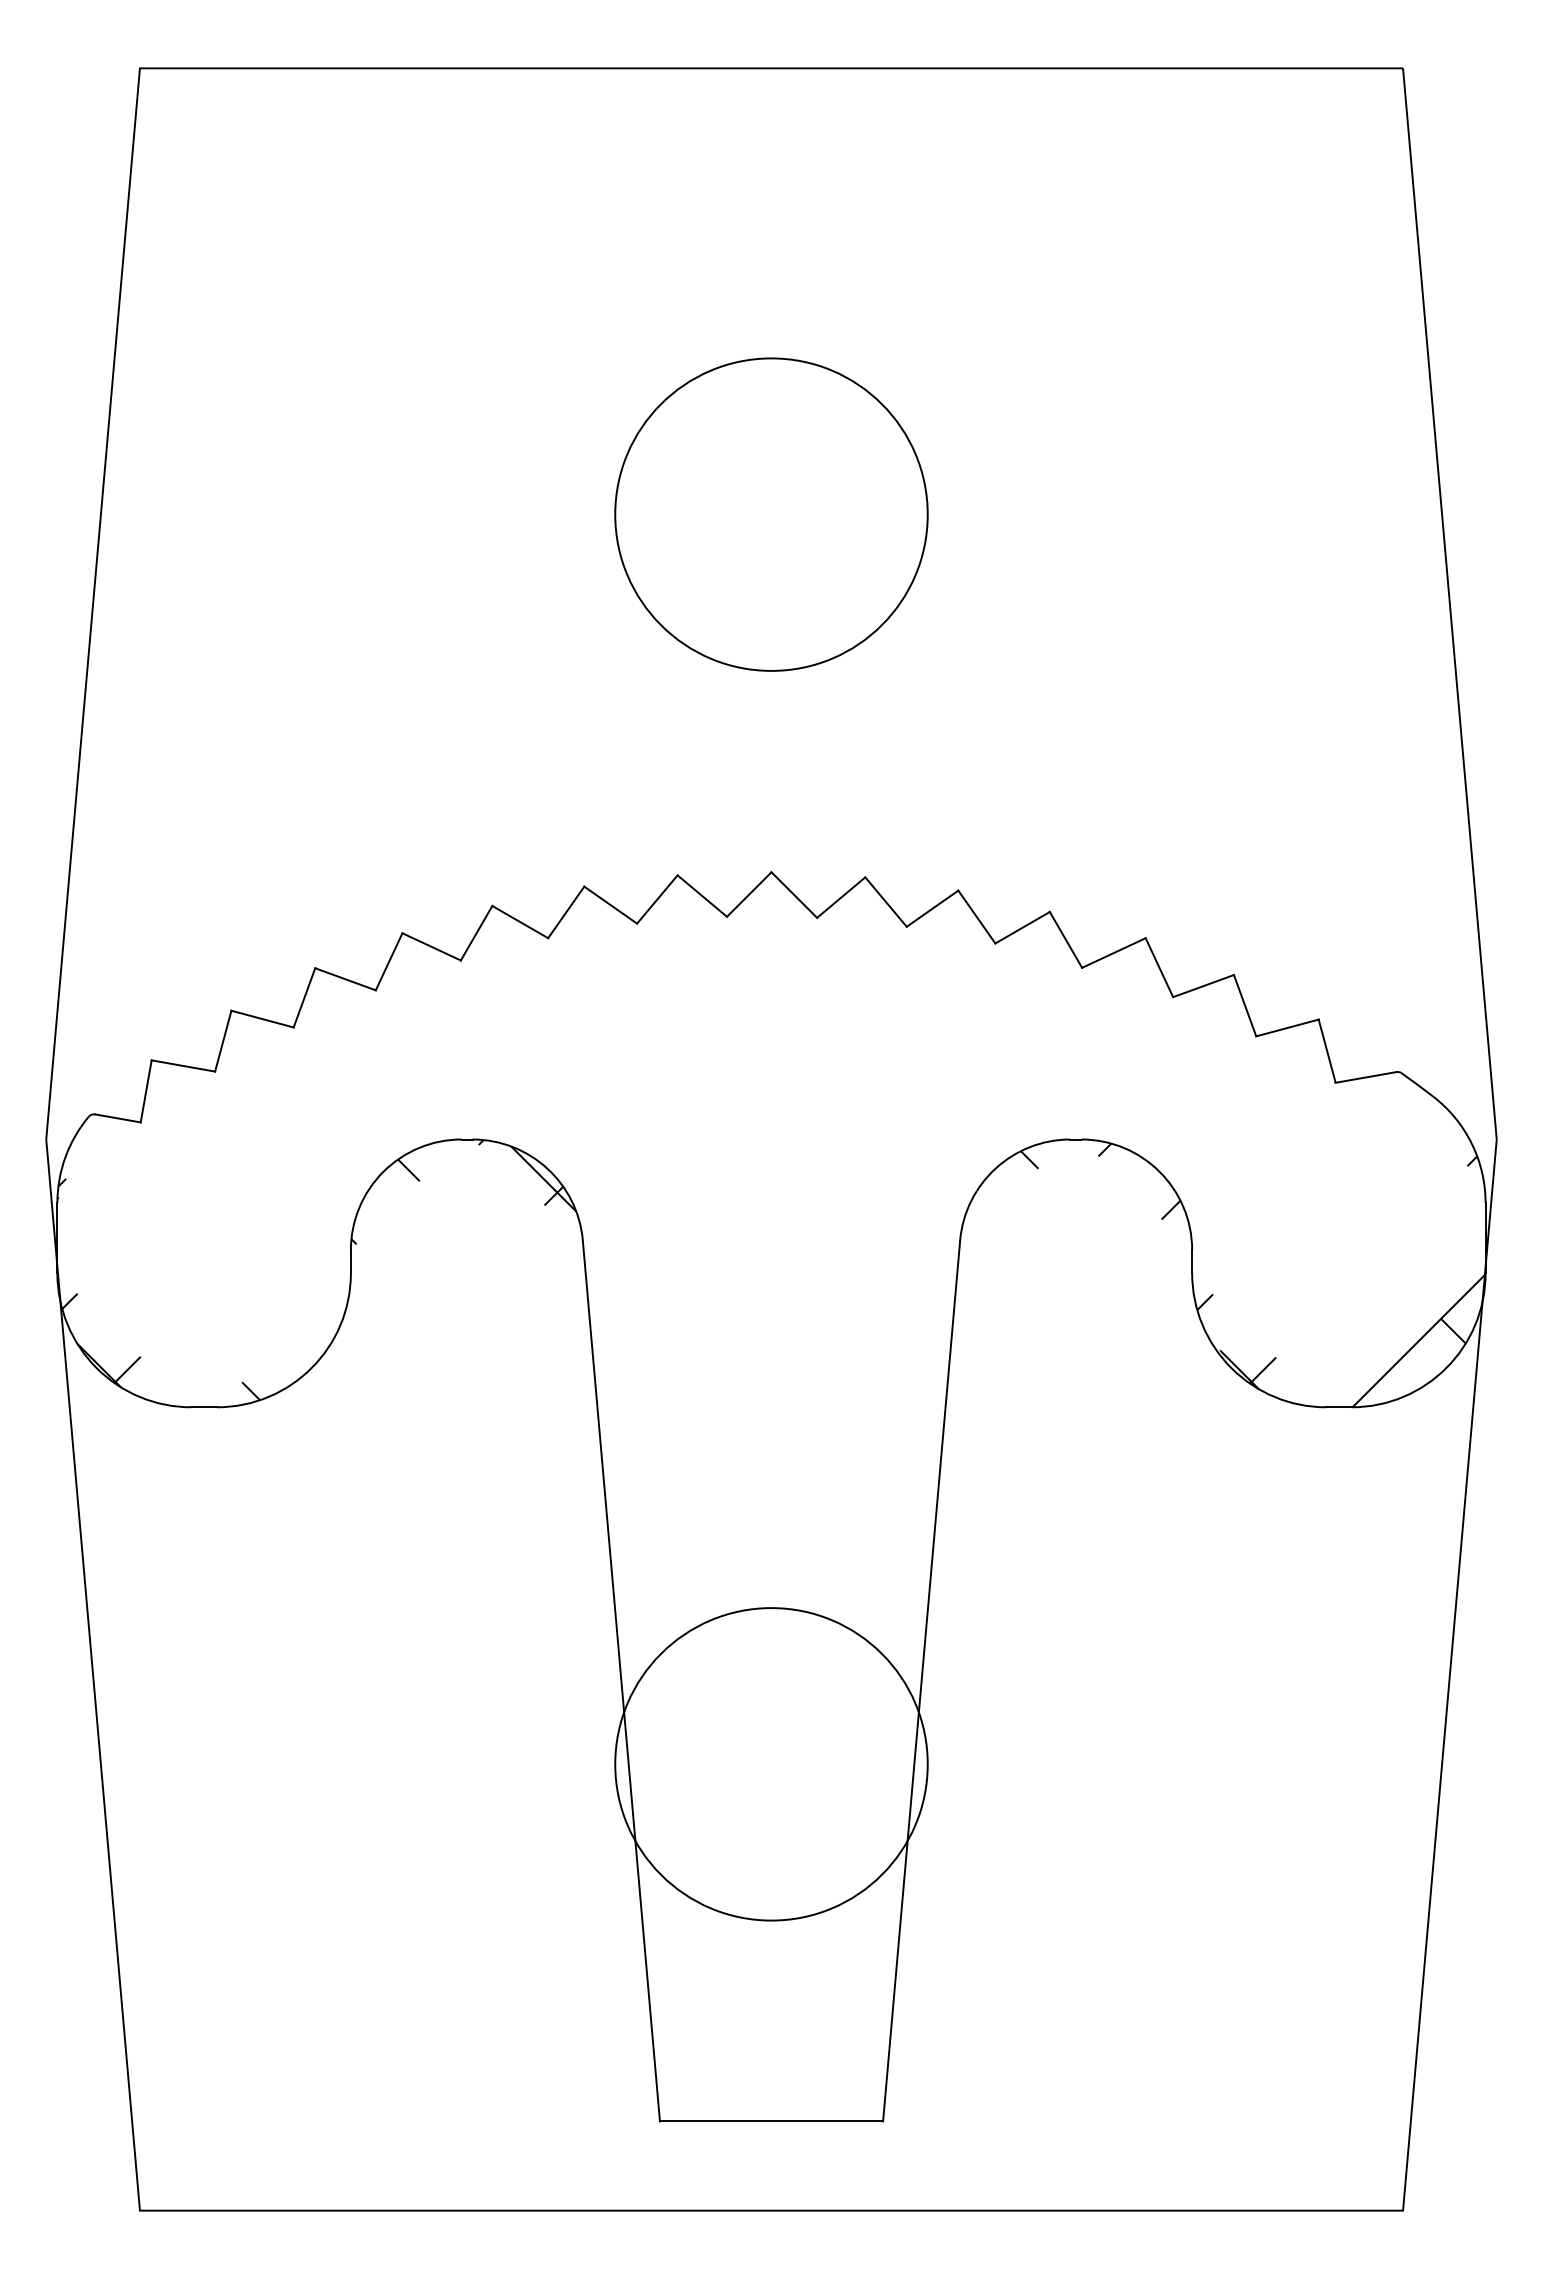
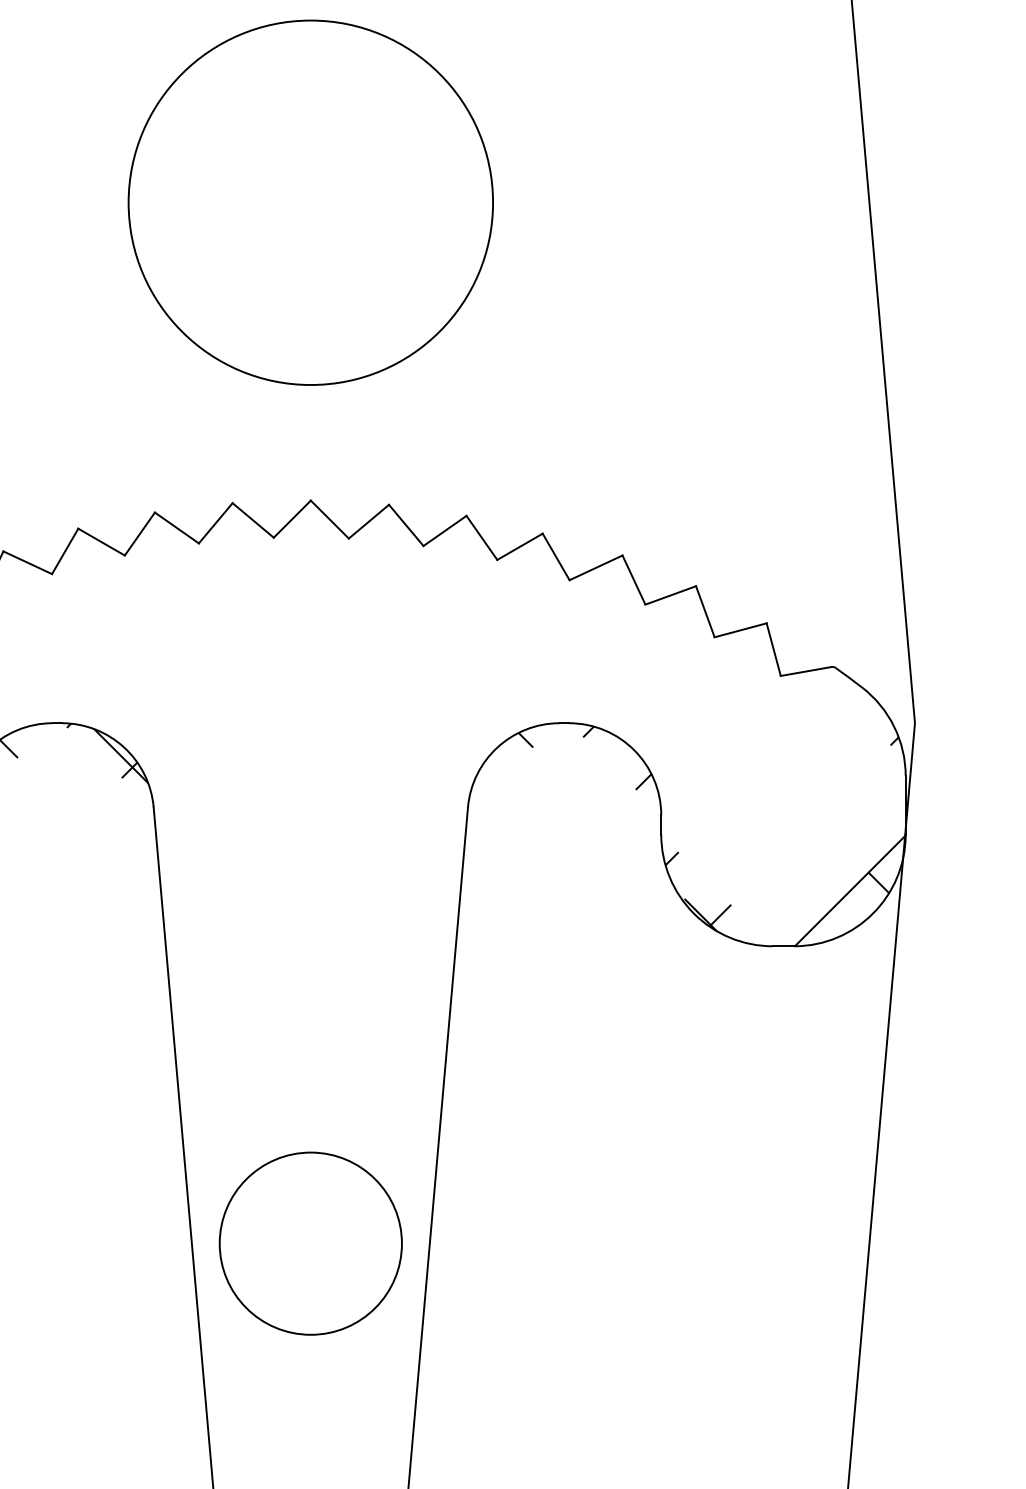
circle: (771, 514) -> (310, 202), size x1.4
circle: (771, 1764) -> (310, 1243), size x0.7

